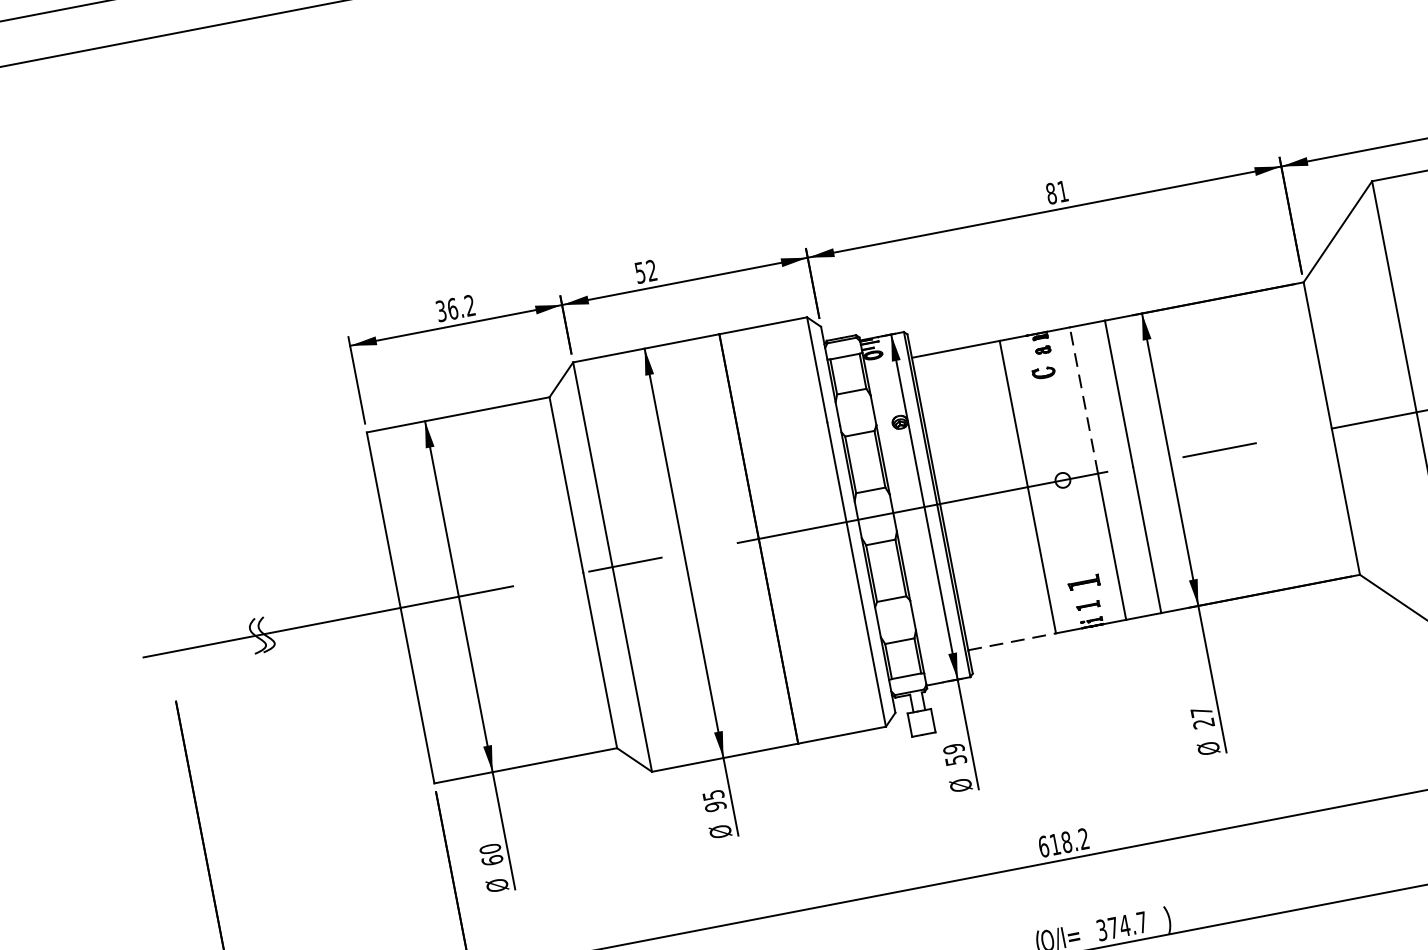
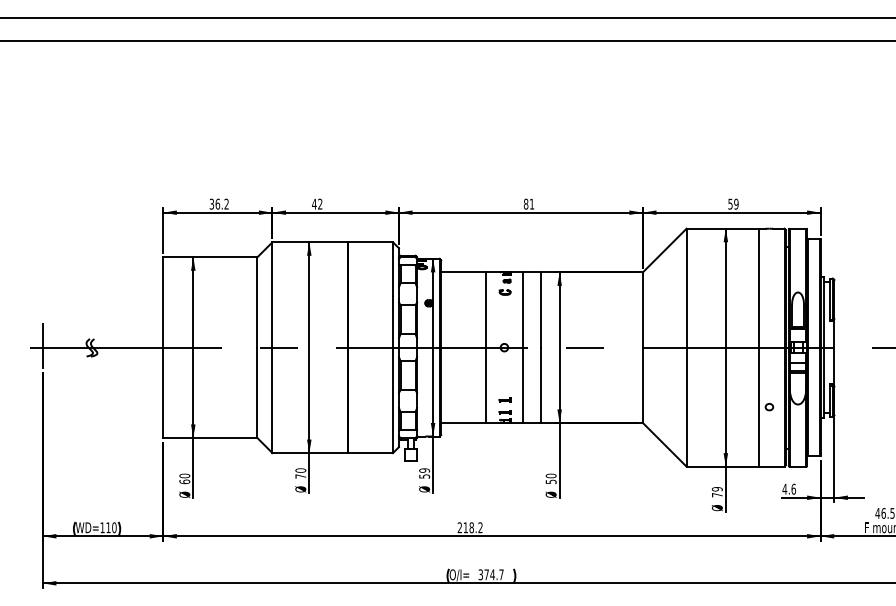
text: (640, 271) -> (314, 203), 52 -> 42
line: (1084, 401) -> (522, 310), dashed -> solid
part: (1082, 580) -> (504, 399), size x0.71
line: (1011, 640) -> (463, 422), dashed -> solid
line: (165, 650) -> (42, 346), added
text: (1201, 717) -> (550, 478), 27 -> 50
text: (714, 800) -> (300, 473), 95 -> 70
text: (1042, 846) -> (459, 527), 618.2 -> 218.2

